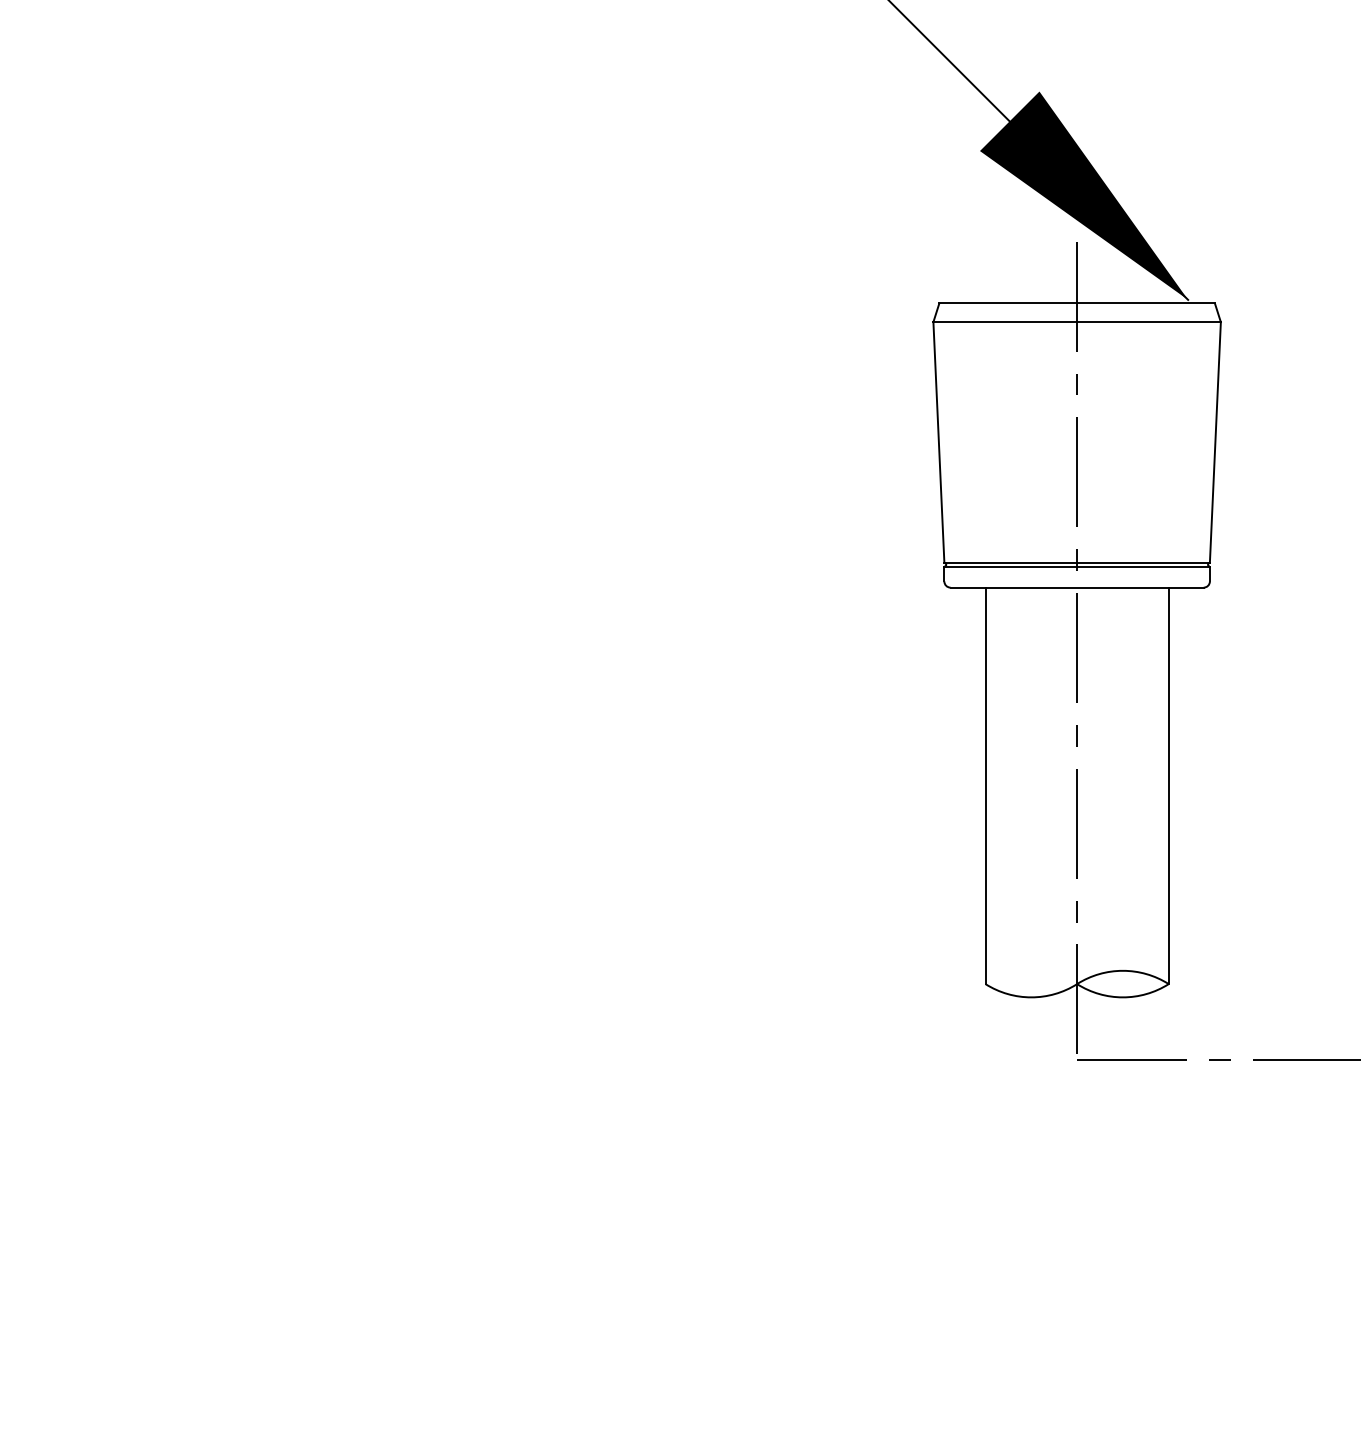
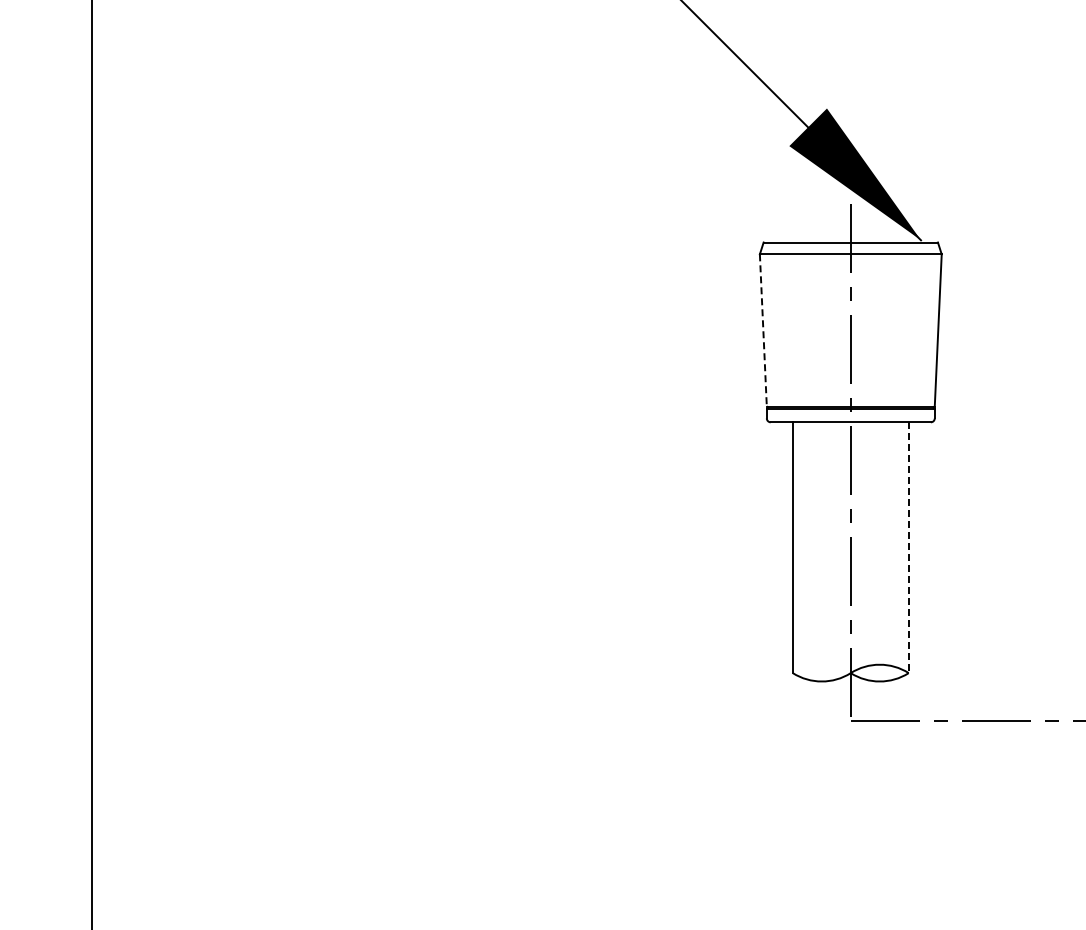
line: (939, 444) -> (763, 331), solid -> dashed
line: (1168, 787) -> (908, 548), solid -> dashed

